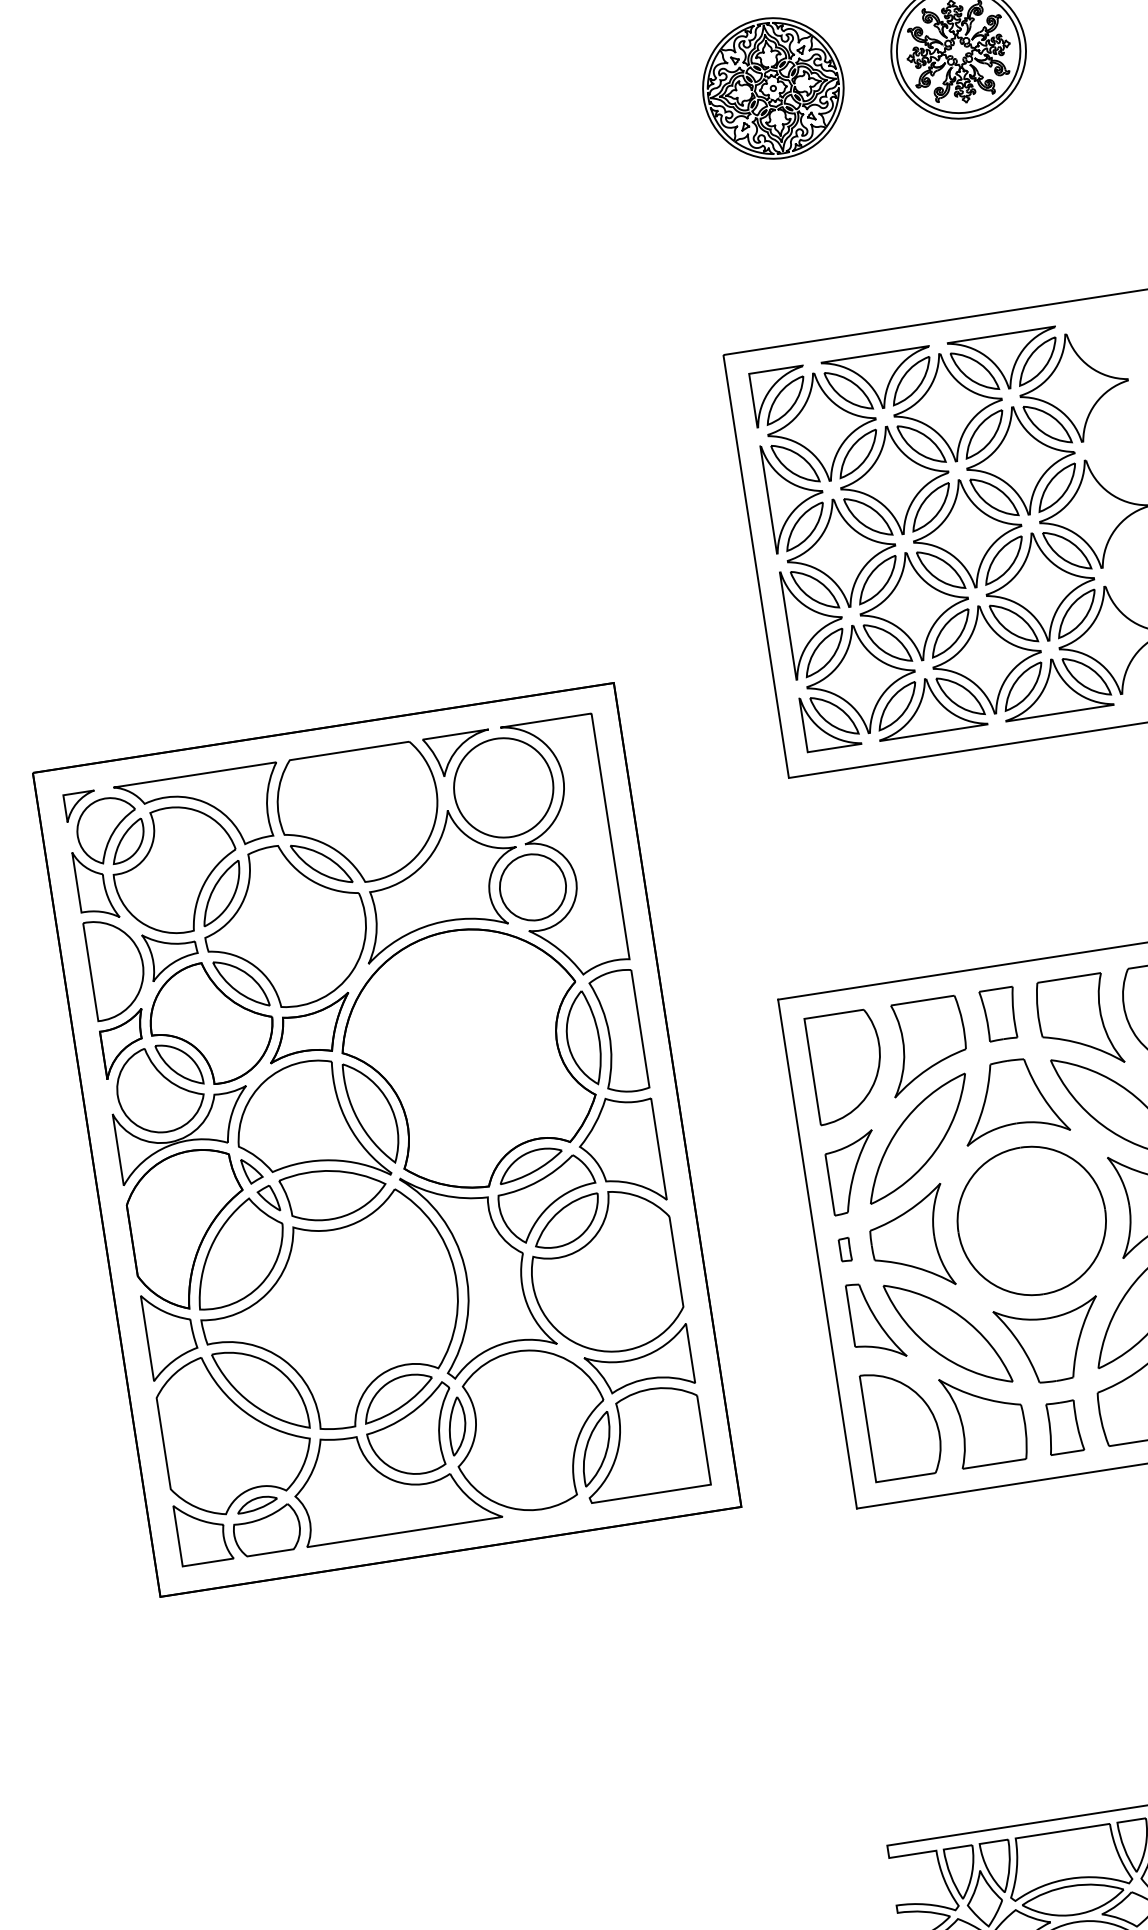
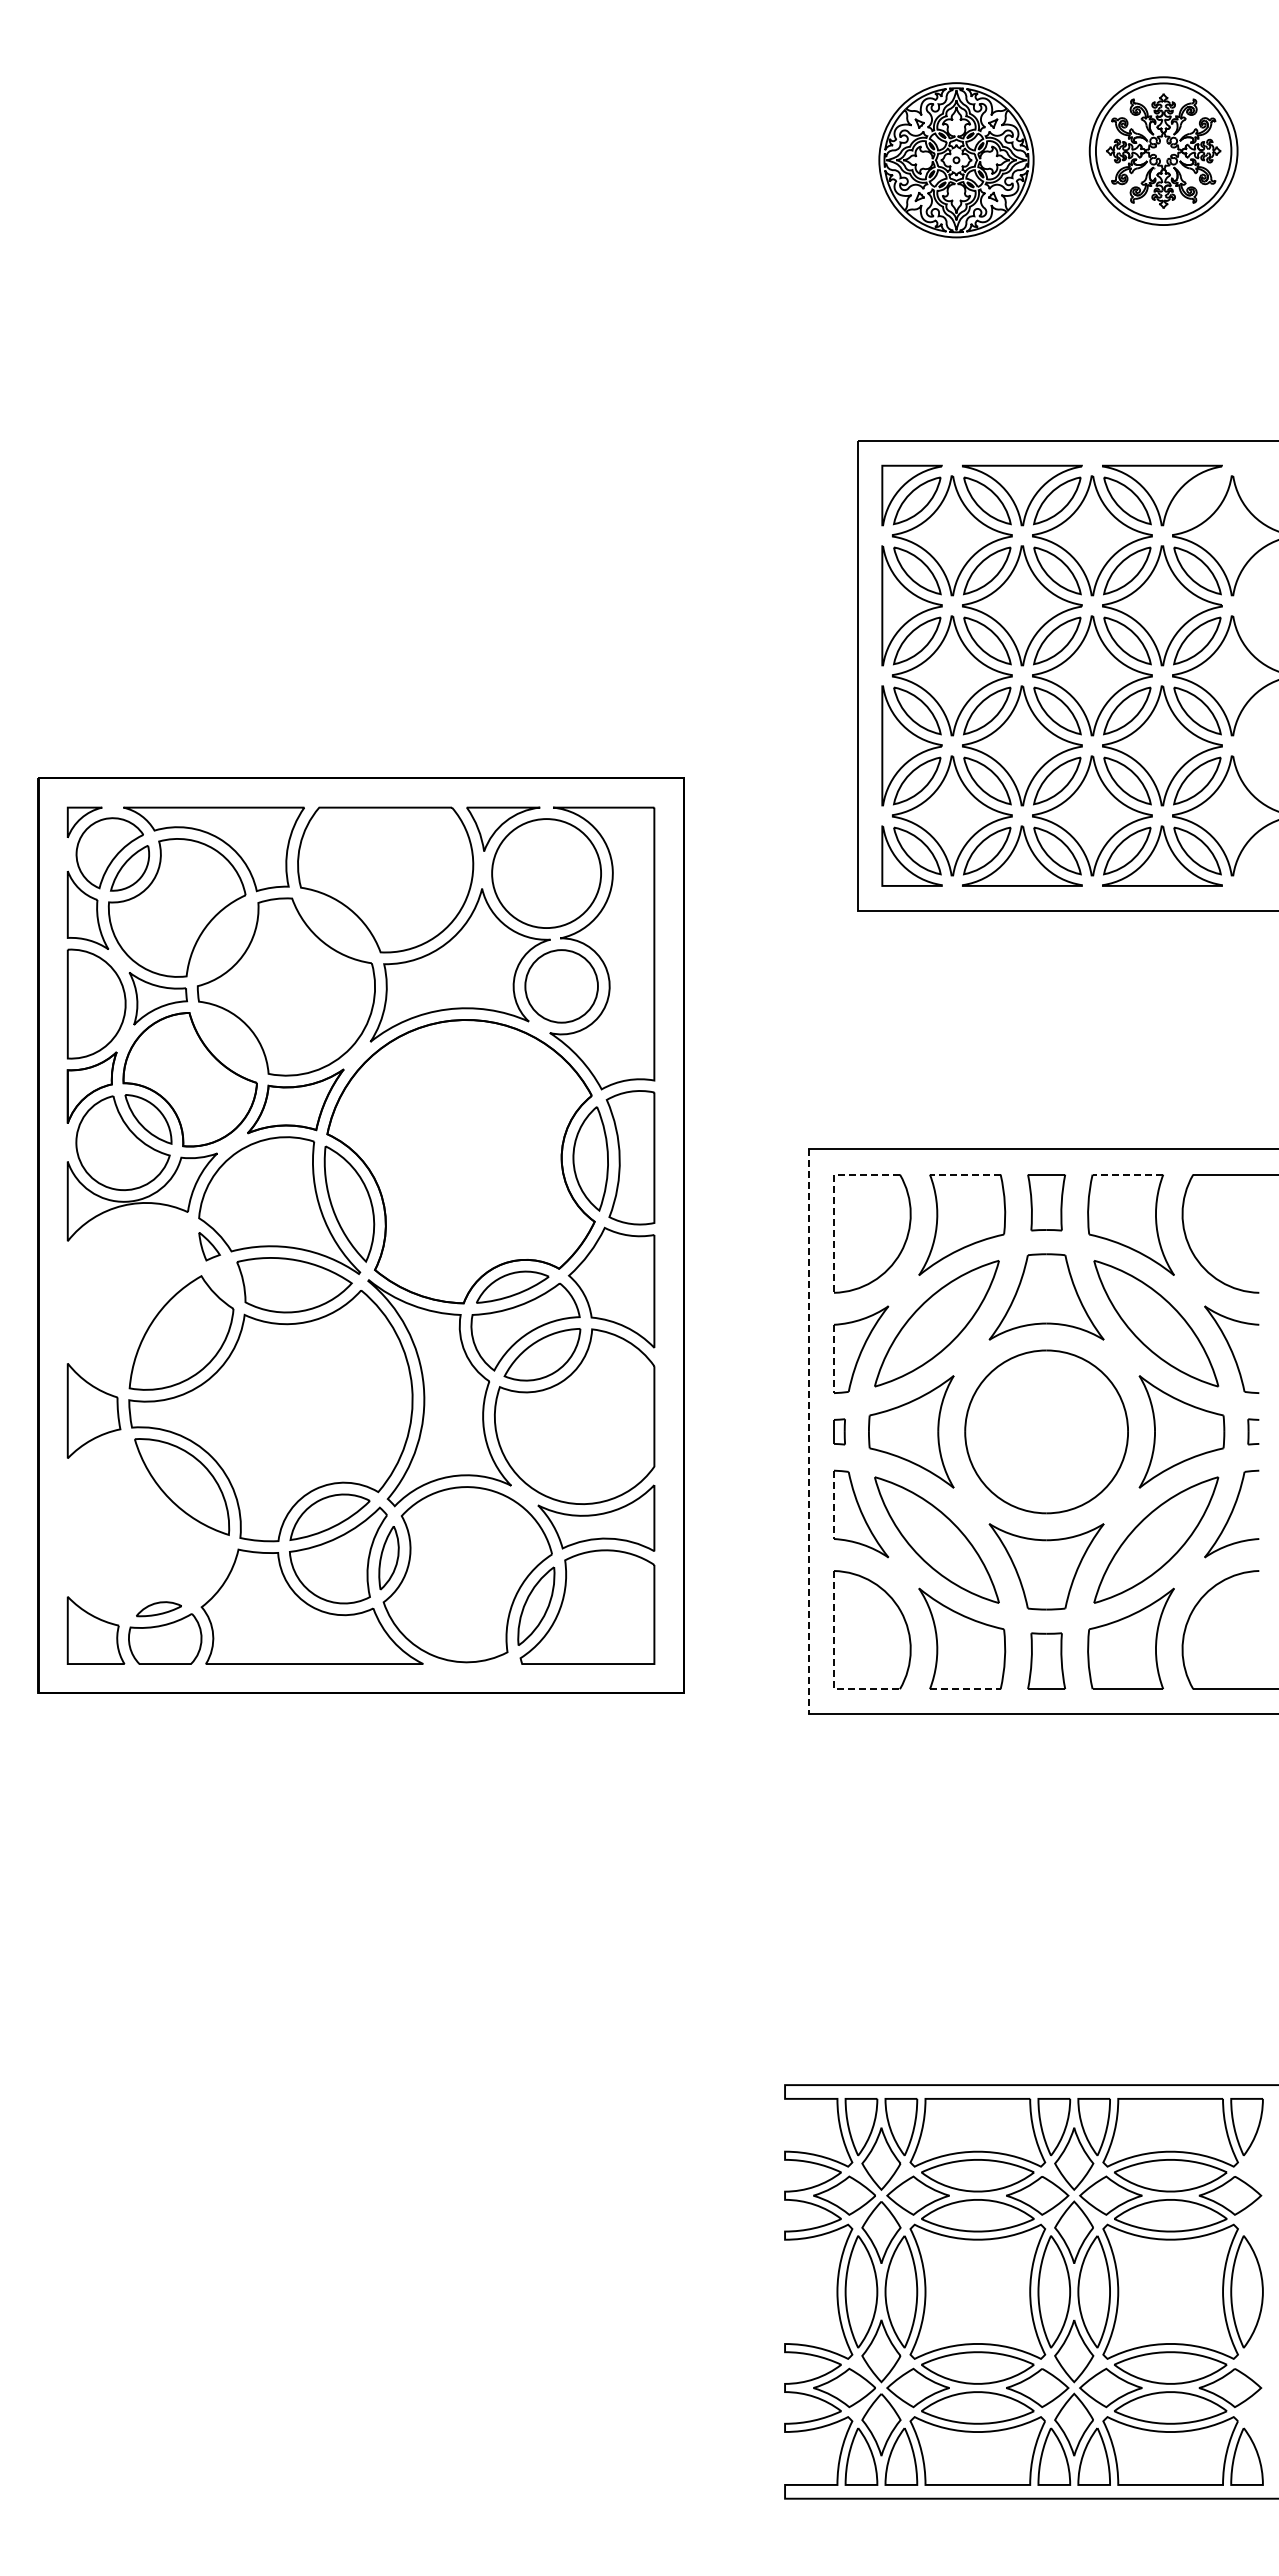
part: (1037, 361) -> (1197, 500), removed
part: (321, 863) -> (336, 925), removed
part: (221, 893) -> (222, 940), removed
line: (1068, 977) -> (1127, 1174), solid -> dashed
part: (241, 983) -> (229, 1041), removed
line: (921, 1000) -> (964, 1174), solid -> dashed
line: (807, 1042) -> (833, 1200), solid -> dashed
line: (829, 1185) -> (833, 1359), solid -> dashed
part: (268, 1198) -> (222, 1279), removed
part: (189, 1229) -> (131, 1299), removed
line: (817, 1253) -> (808, 1431), solid -> dashed
line: (850, 1316) -> (833, 1505), solid -> dashed
part: (235, 1432) -> (147, 1527), removed
line: (872, 1460) -> (833, 1664), solid -> dashed
line: (994, 1464) -> (965, 1689), solid -> dashed

